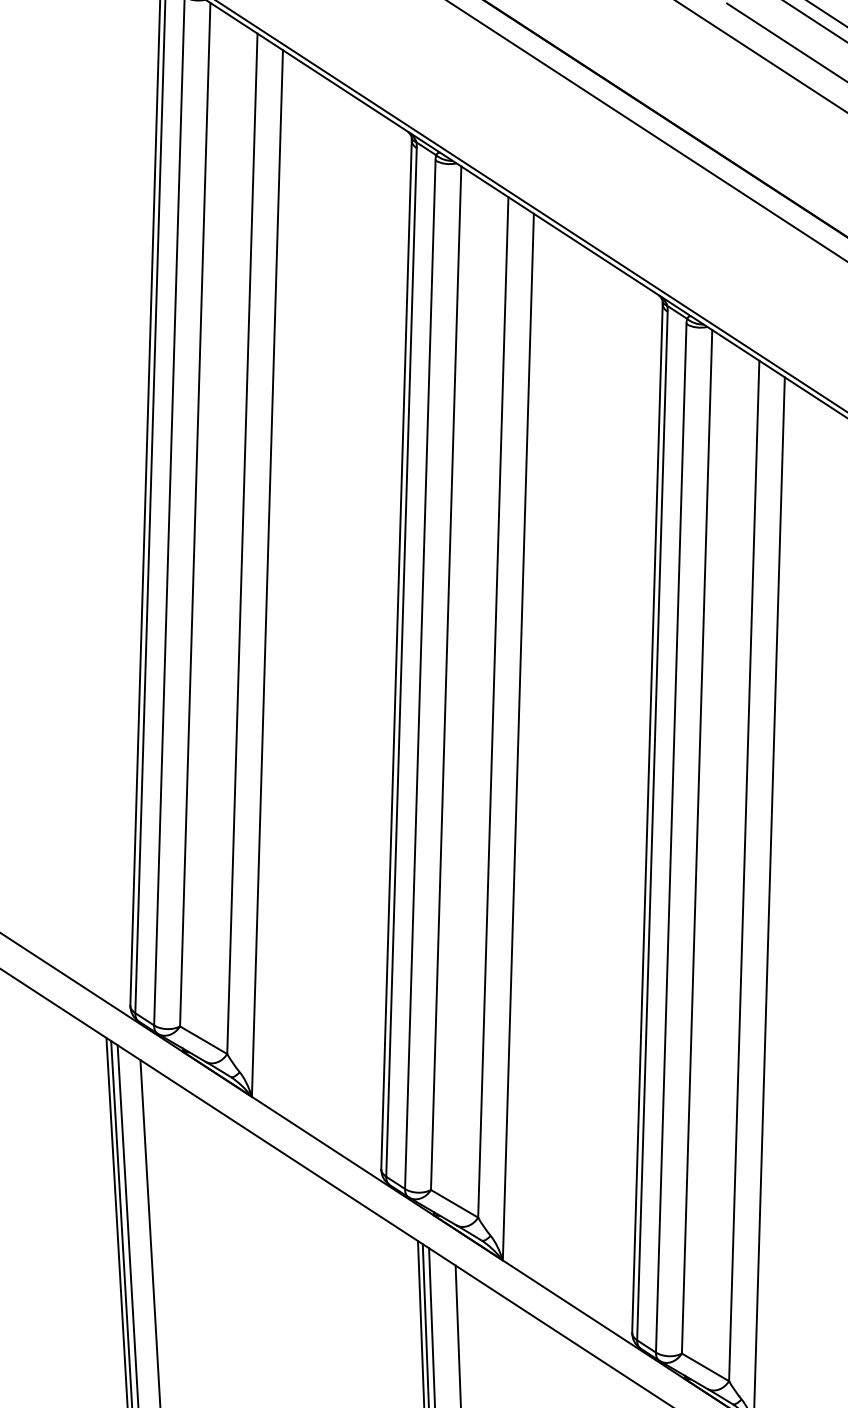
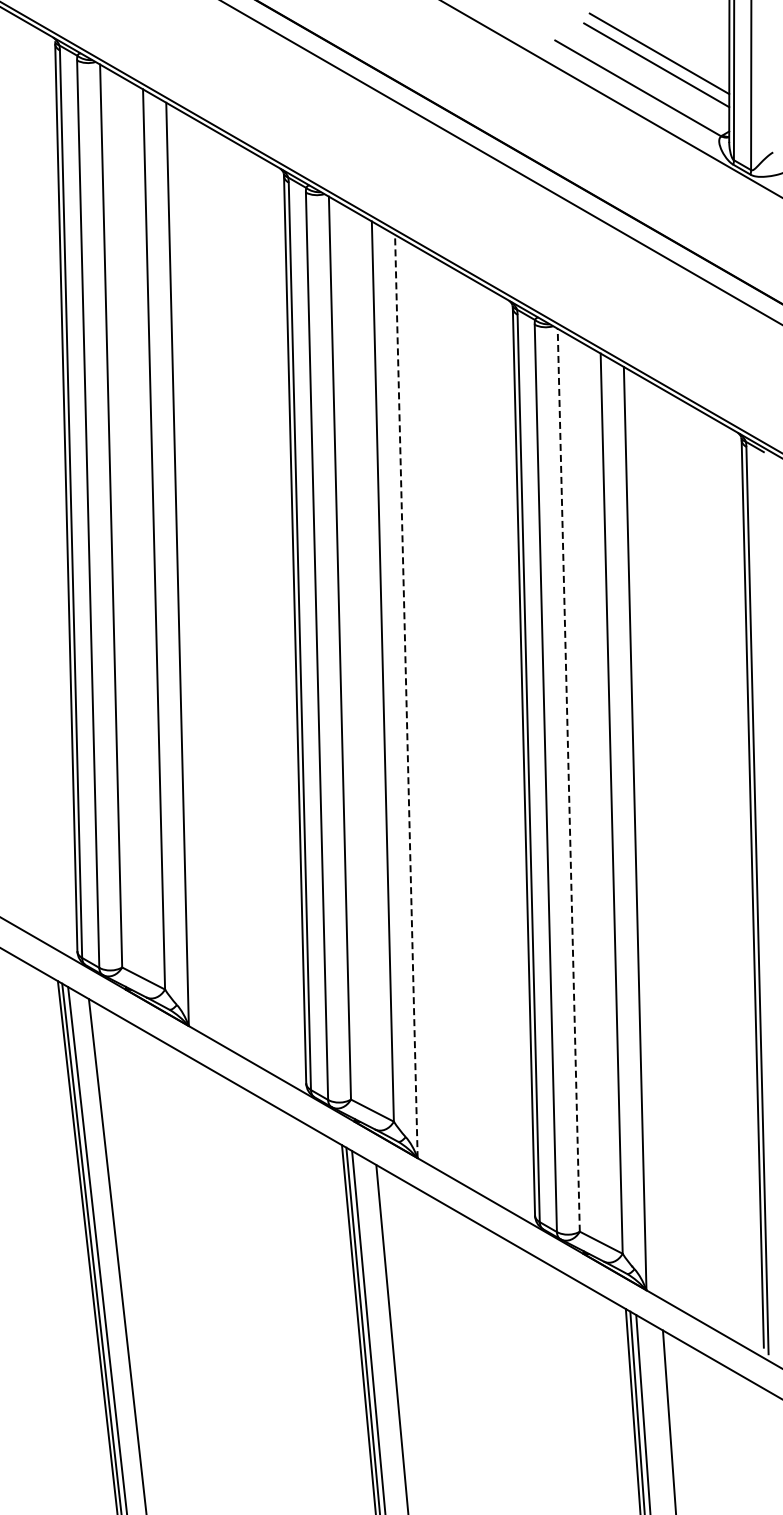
line: (518, 737) -> (406, 696), solid -> dashed
line: (696, 842) -> (568, 780), solid -> dashed

